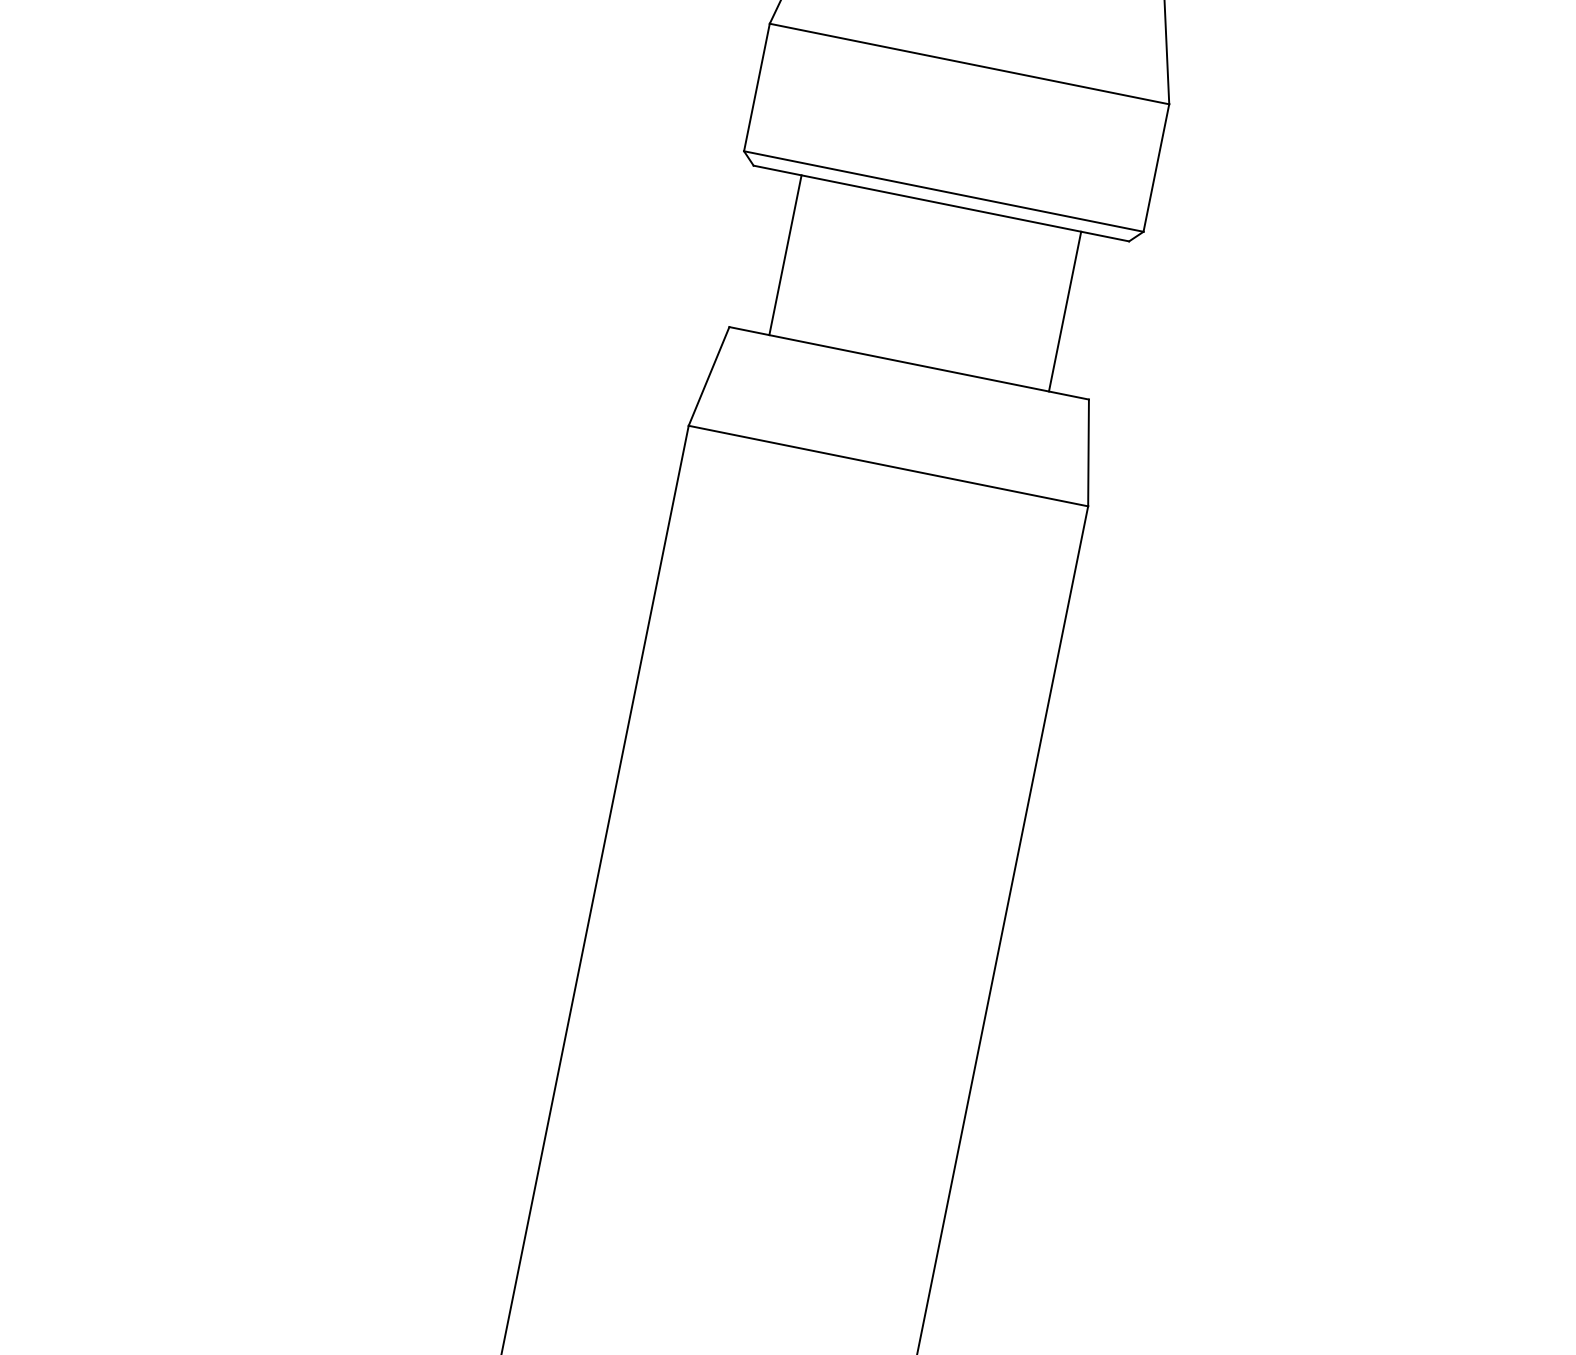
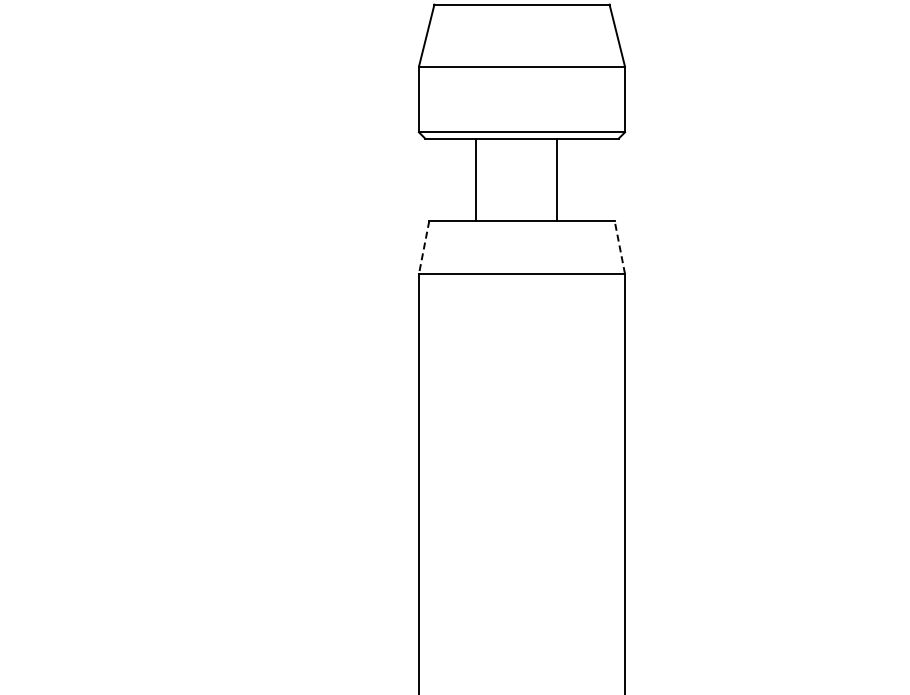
line: (784, 254) -> (475, 179), moved
line: (1065, 311) -> (557, 179), moved
line: (709, 376) -> (424, 247), solid -> dashed
line: (1087, 452) -> (619, 247), solid -> dashed

